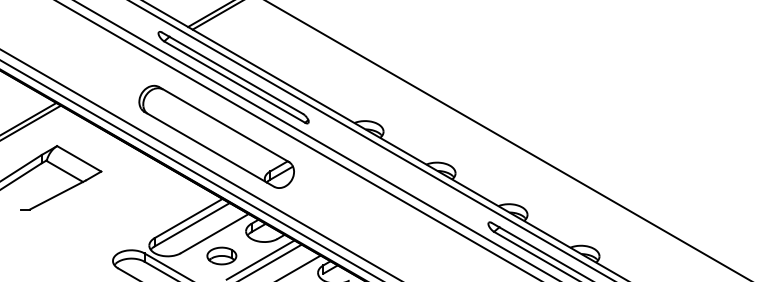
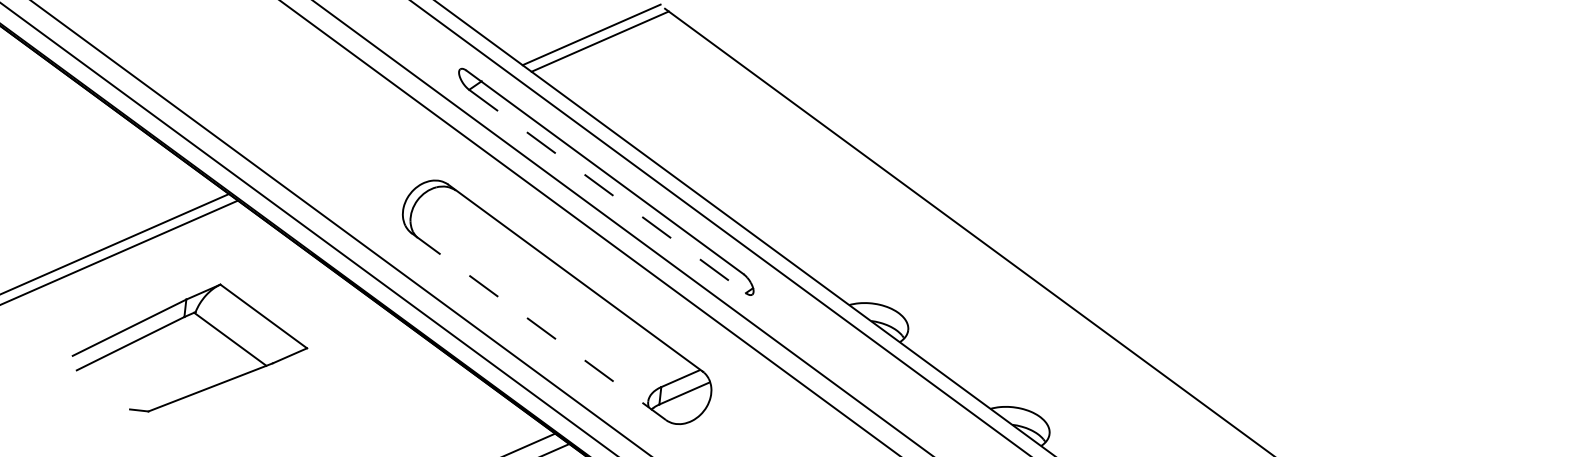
line: (235, 82) -> (609, 192), solid -> dashed
line: (209, 149) -> (539, 326), solid -> dashed

